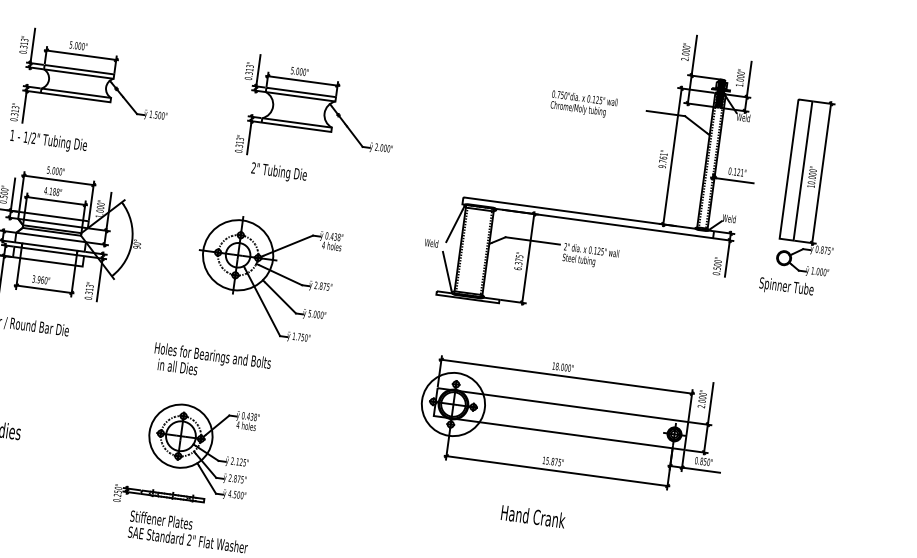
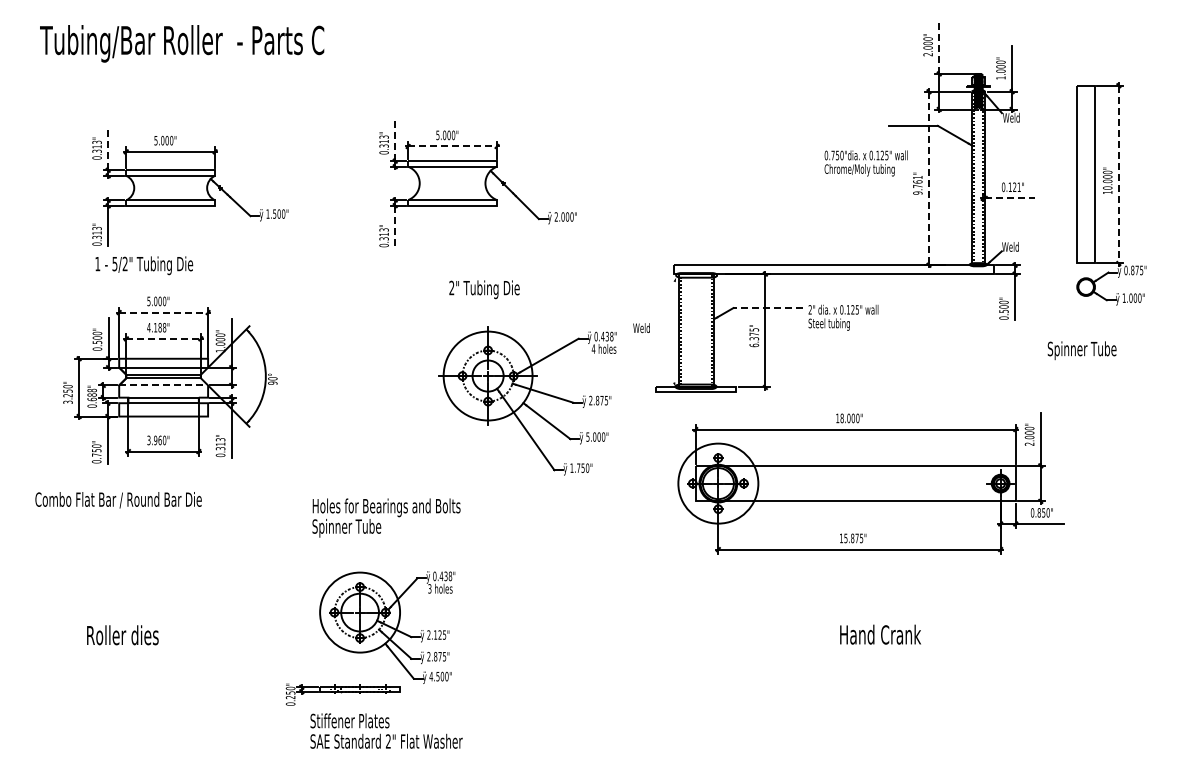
line: (33, 46) -> (108, 148), solid -> dashed
line: (694, 55) -> (939, 48), solid -> dashed
line: (258, 70) -> (395, 141), solid -> dashed
line: (303, 81) -> (453, 146), solid -> dashed
text: (583, 104) -> (865, 163), moved
text: (25, 137) -> (114, 264), 1/2" -> 5/2"
line: (249, 138) -> (395, 227), solid -> dashed
line: (672, 156) -> (928, 178), solid -> dashed
text: (279, 172) -> (484, 289), moved
line: (821, 173) -> (1118, 174), solid -> dashed
line: (59, 180) -> (164, 312), solid -> dashed
line: (734, 180) -> (1010, 198), solid -> dashed
line: (56, 200) -> (164, 338), solid -> dashed
line: (454, 224) -> (667, 300), removed
line: (51, 237) -> (164, 385), solid -> dashed
line: (533, 241) -> (768, 308), solid -> dashed
line: (447, 271) -> (666, 361), removed
part: (266, 278) -> (527, 400), moved
text: (786, 287) -> (1081, 350), moved
text: (179, 368) -> (346, 527), in all Dies -> Spinner Tube
part: (572, 420) -> (870, 483), moved
text: (237, 424) -> (429, 588), 4 -> 3
text: (533, 516) -> (880, 634), moved

